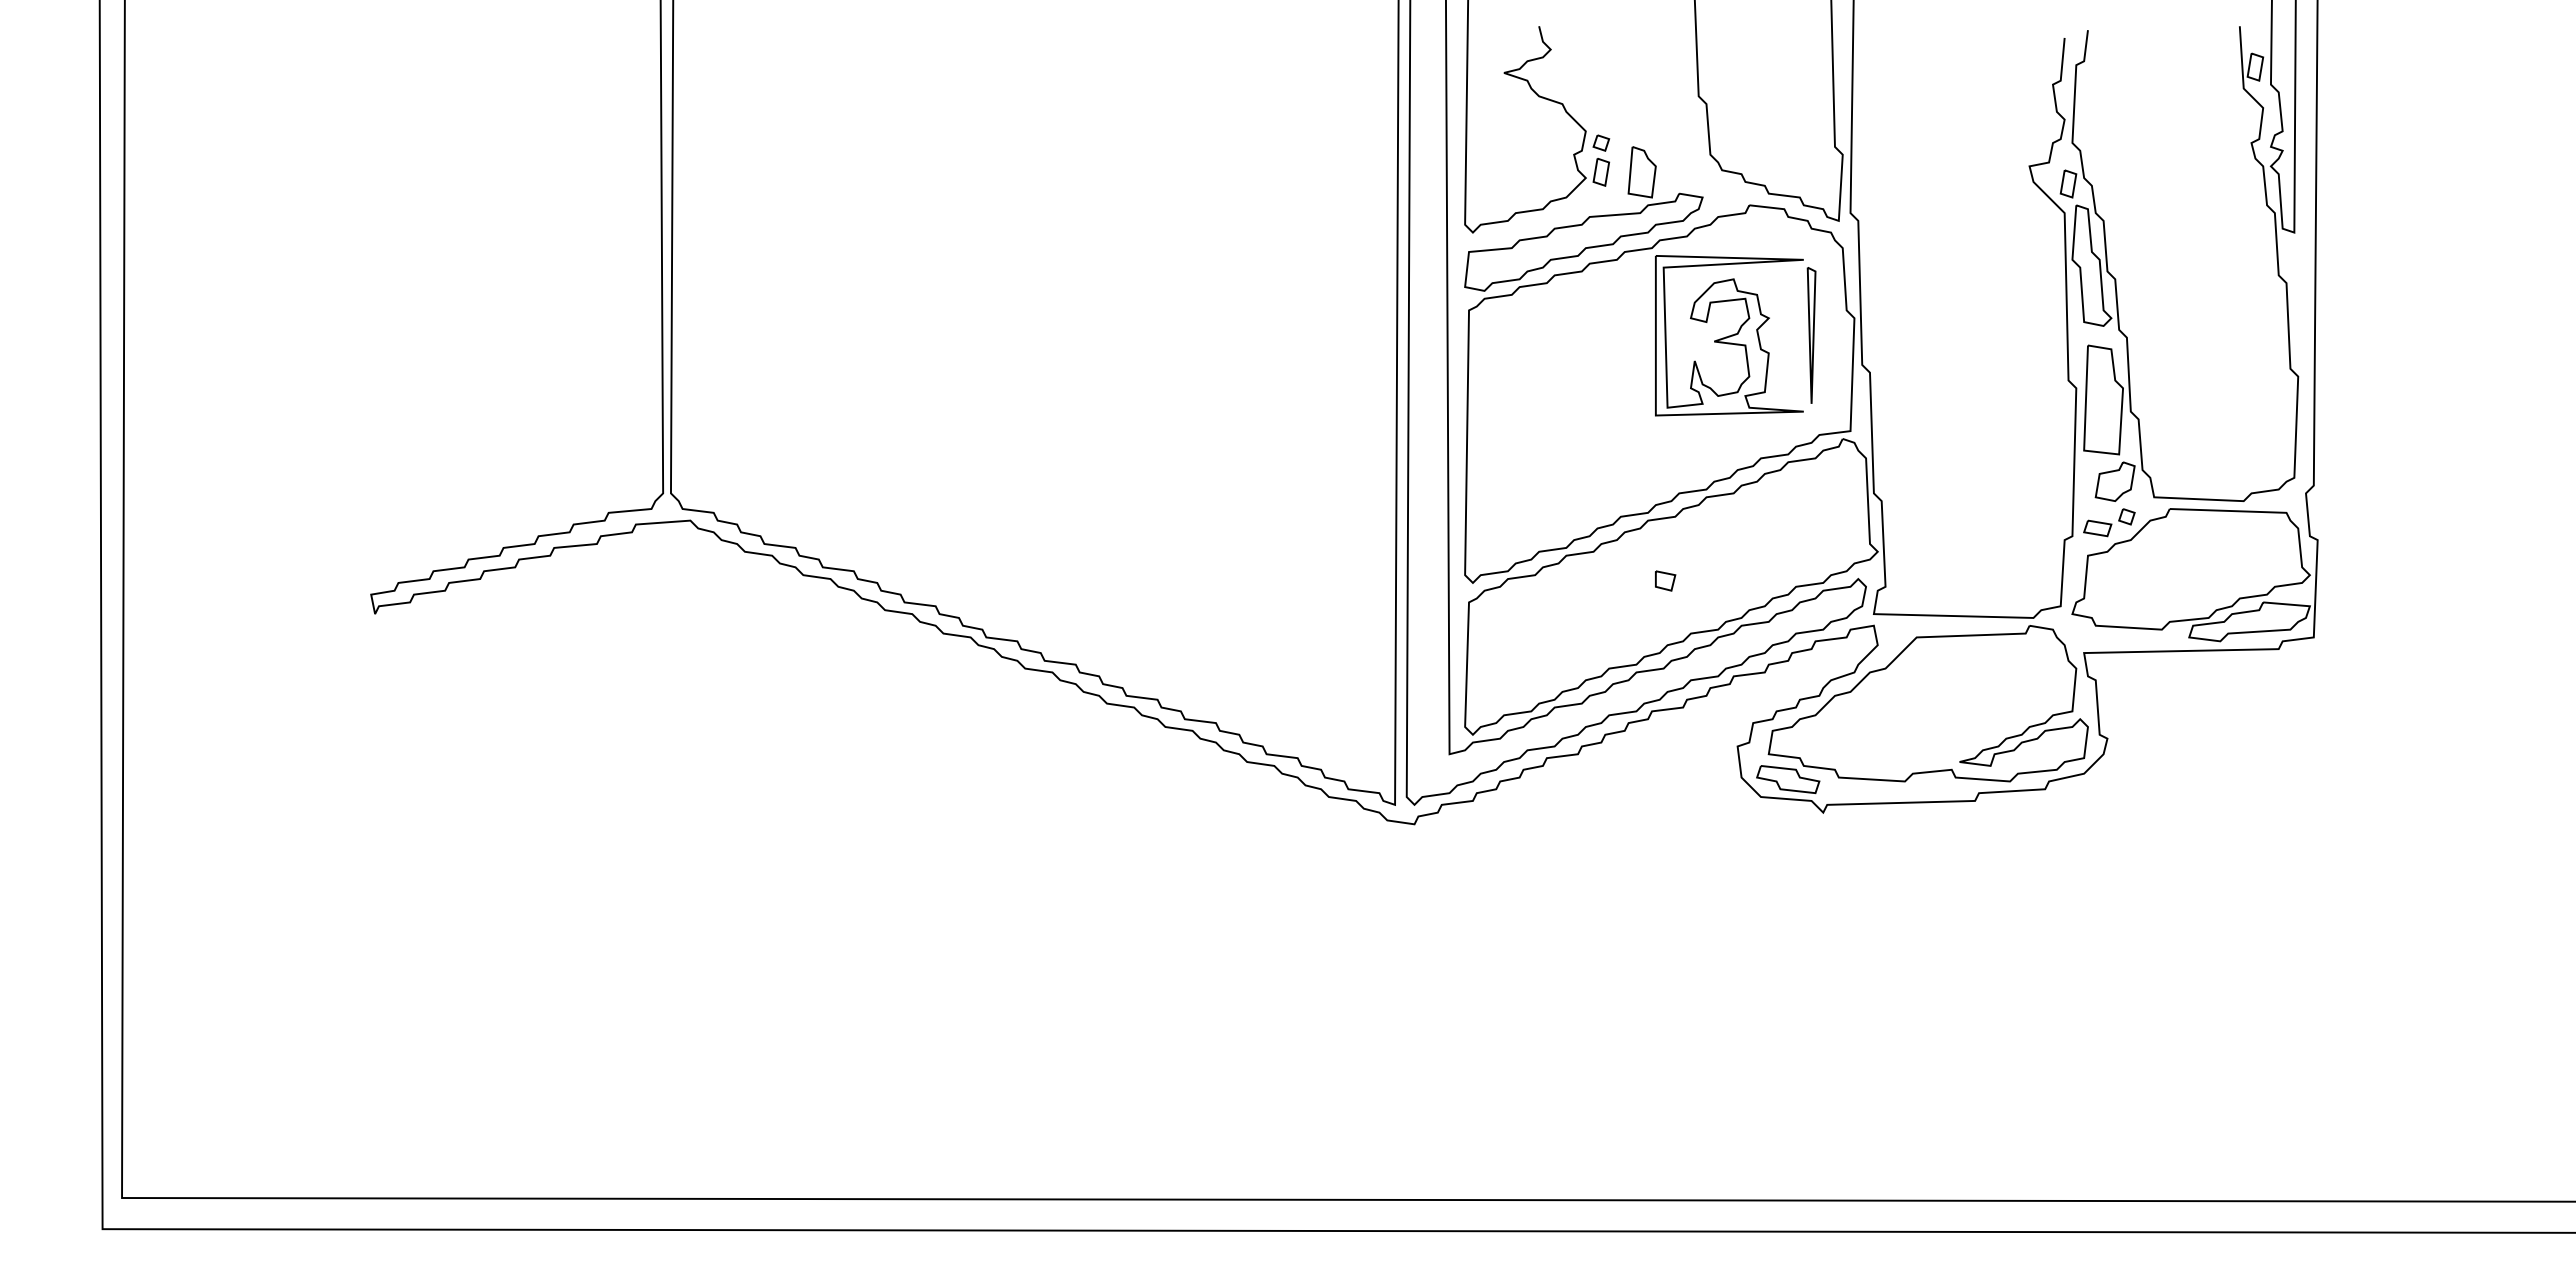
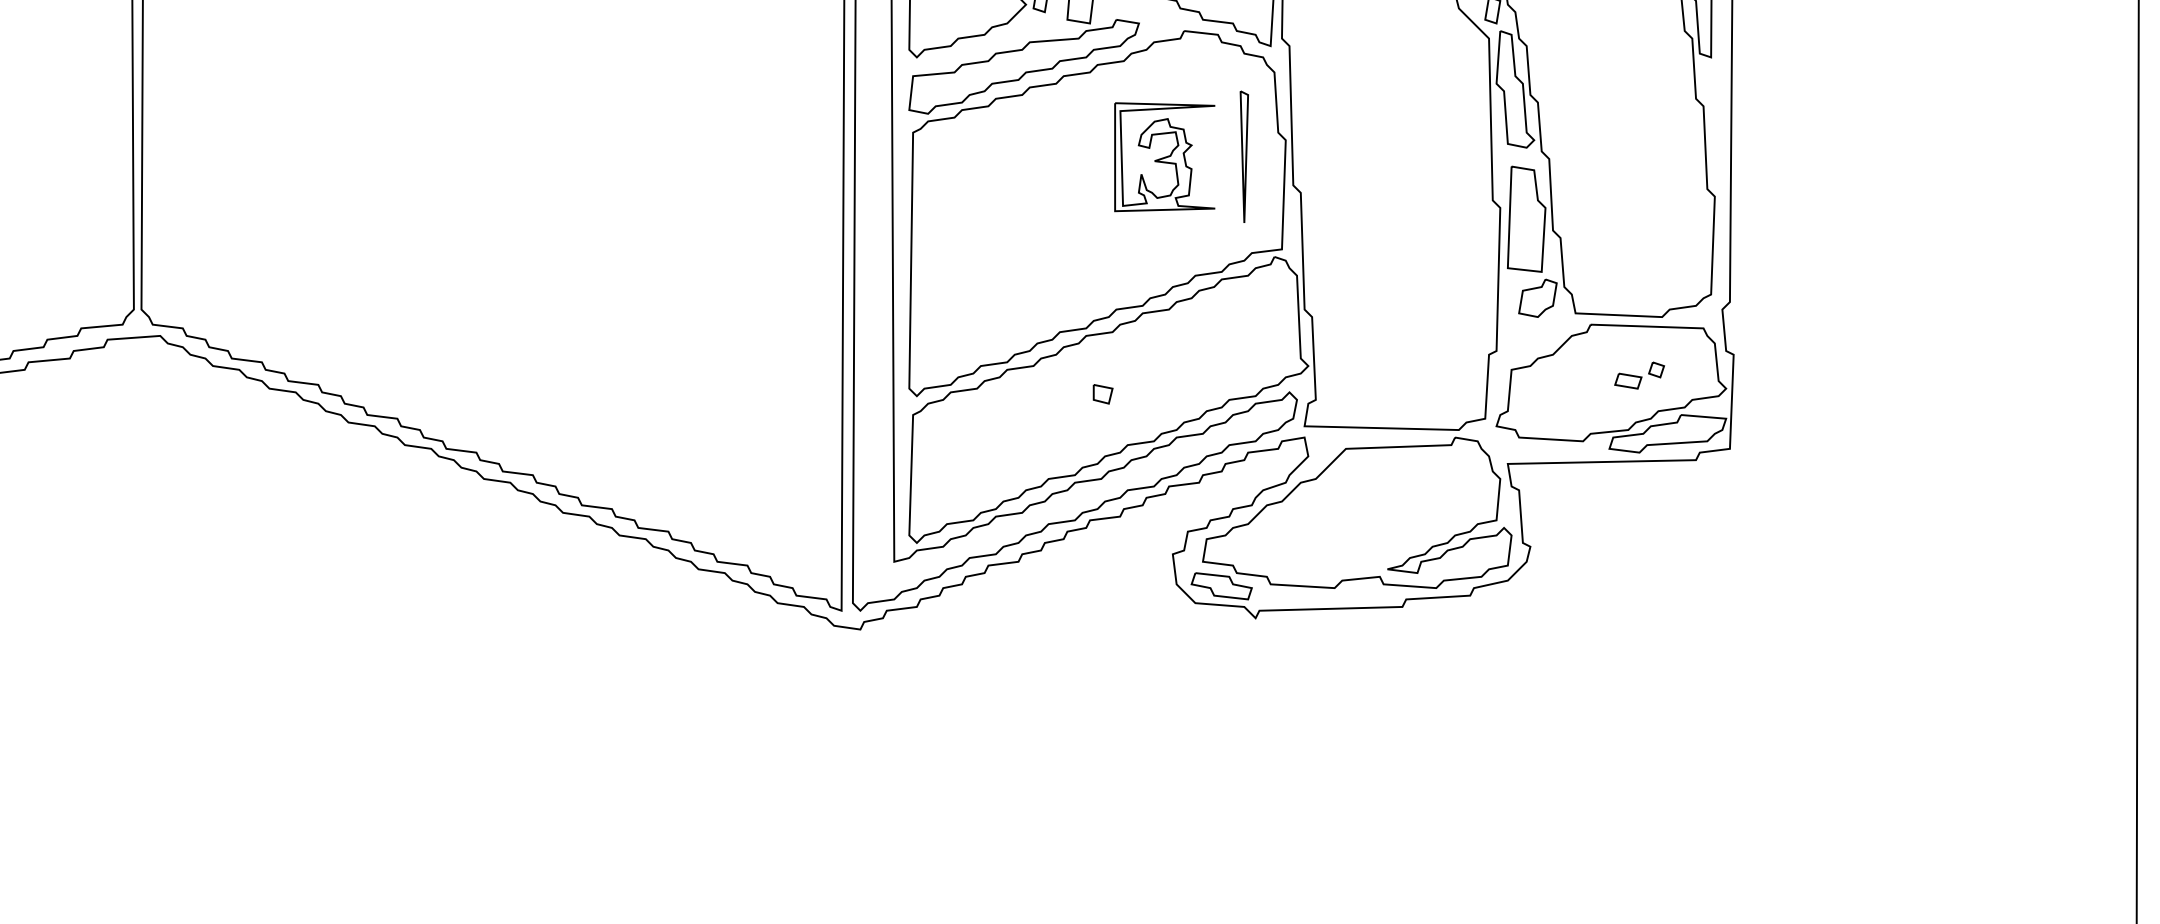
part: (1729, 335) -> (1164, 156), size x0.7
part: (2109, 522) -> (1639, 375), moved

